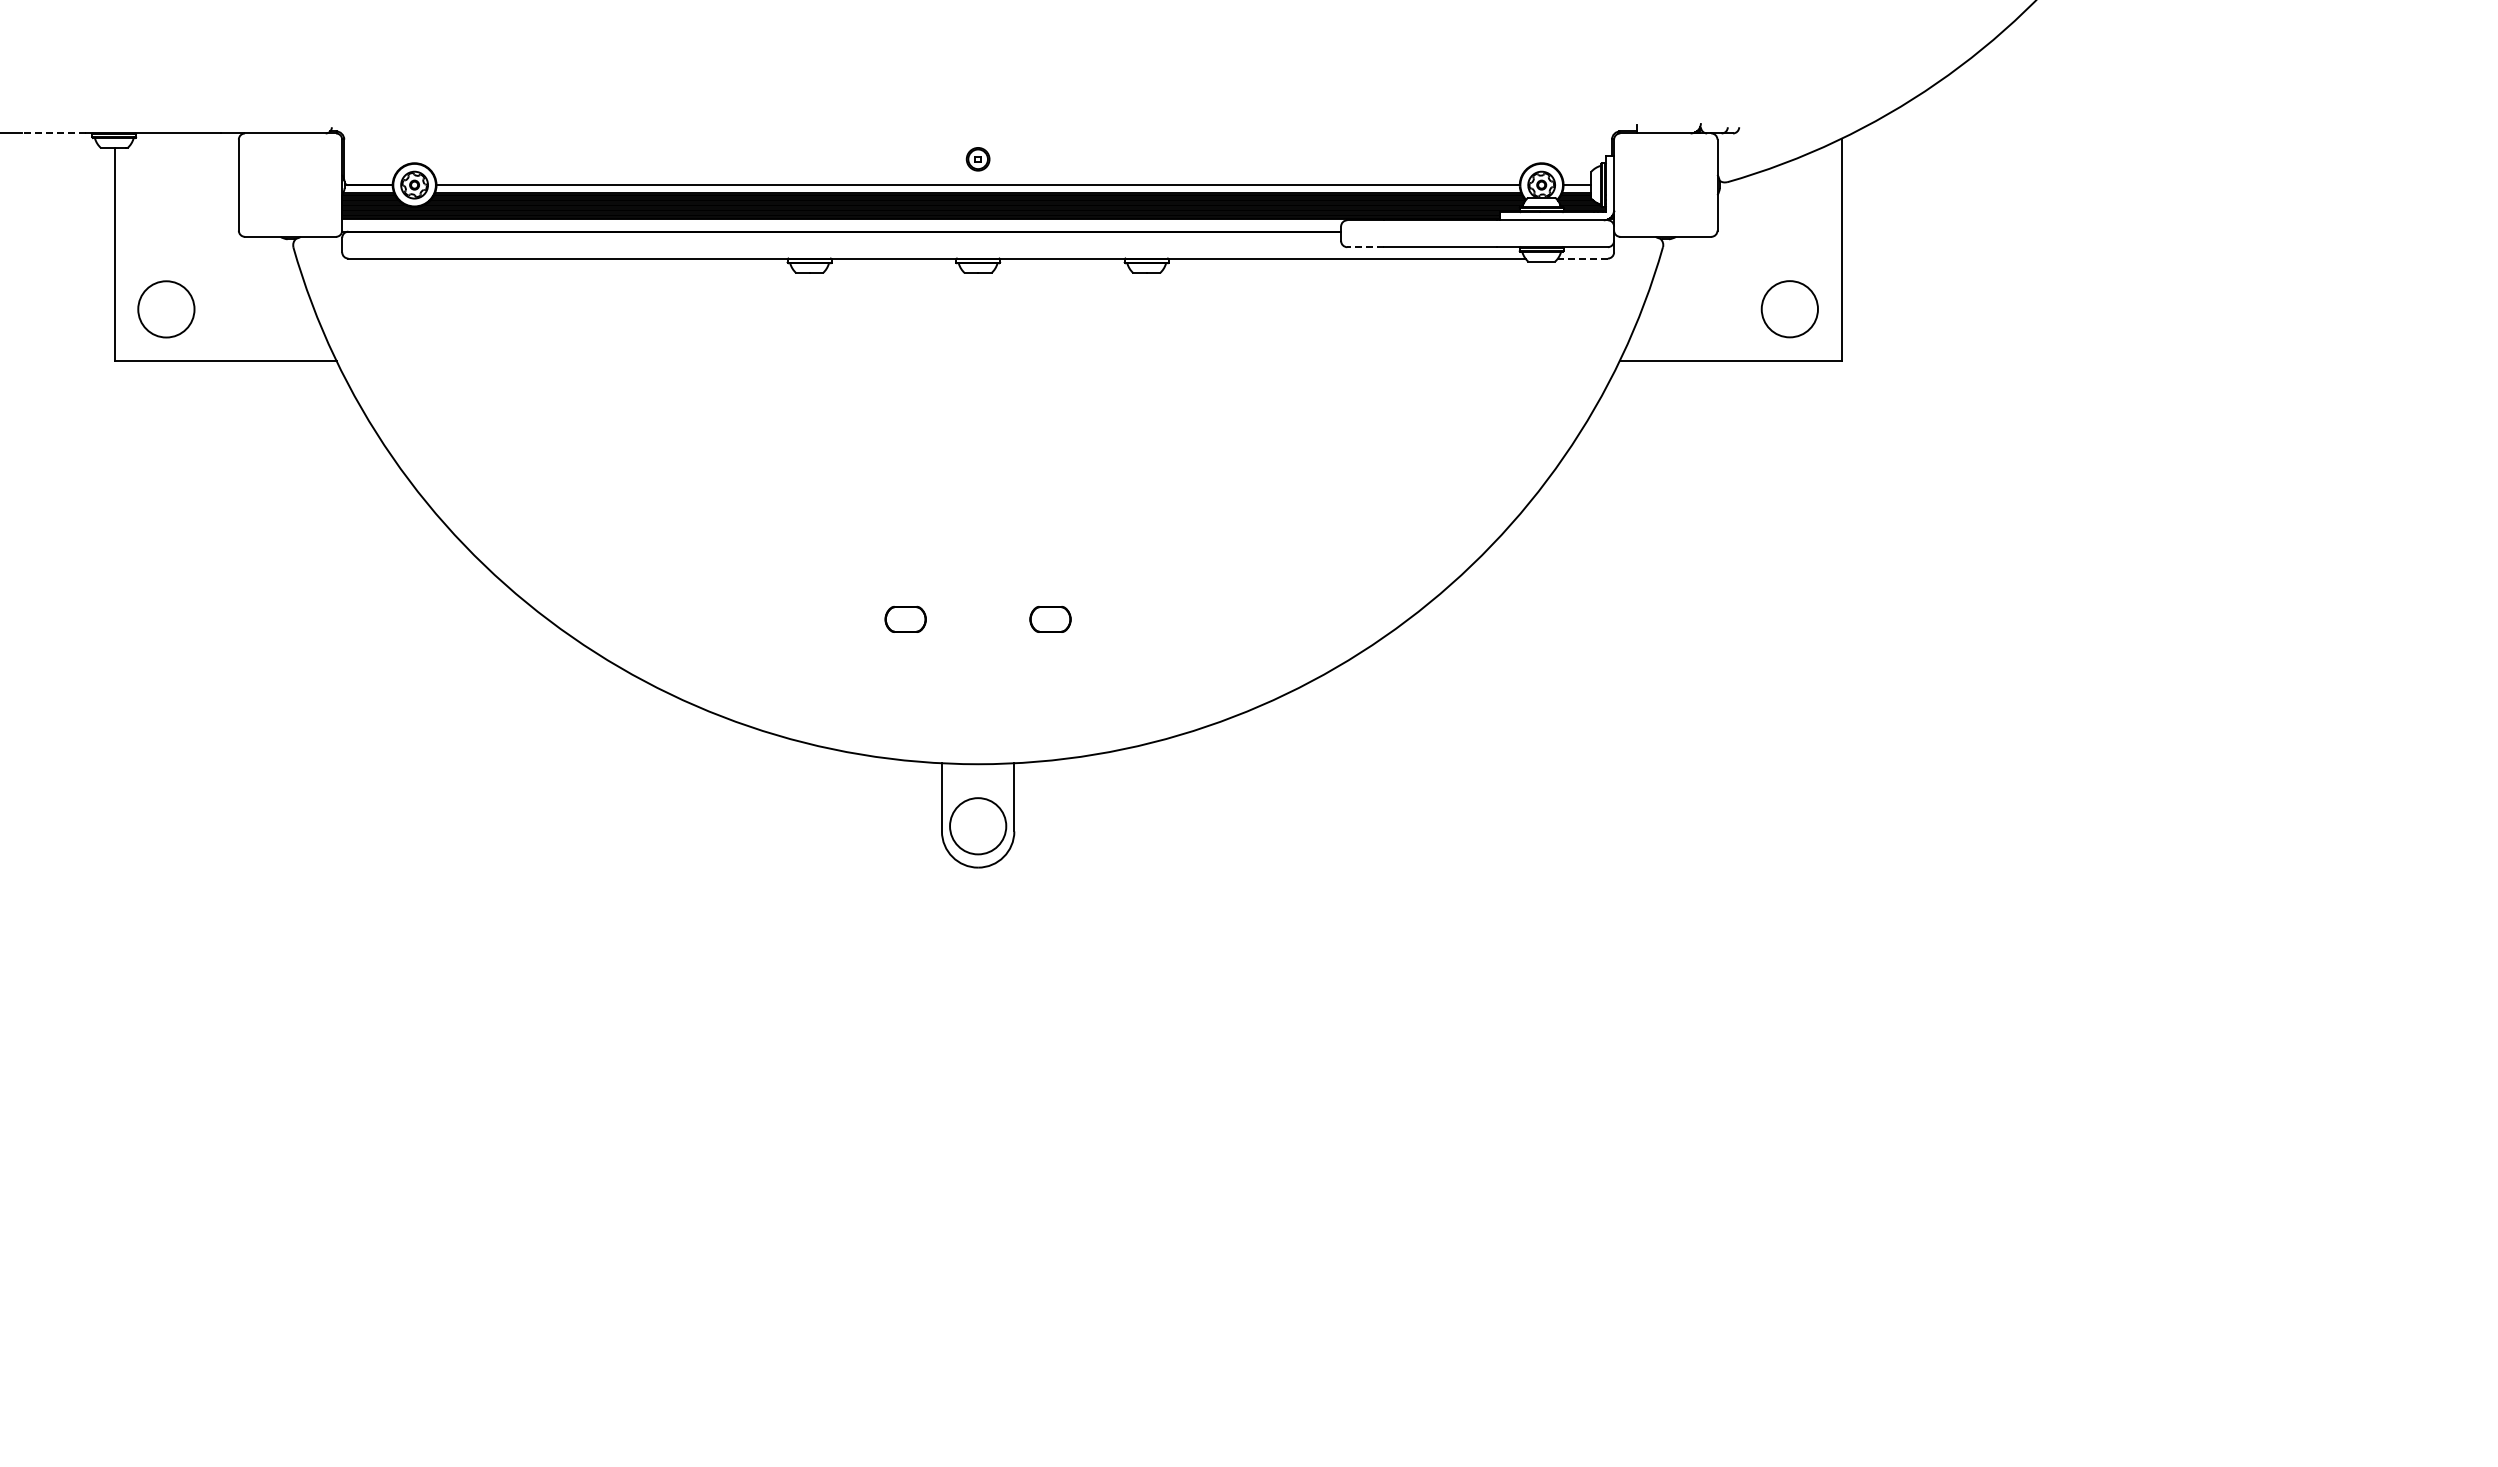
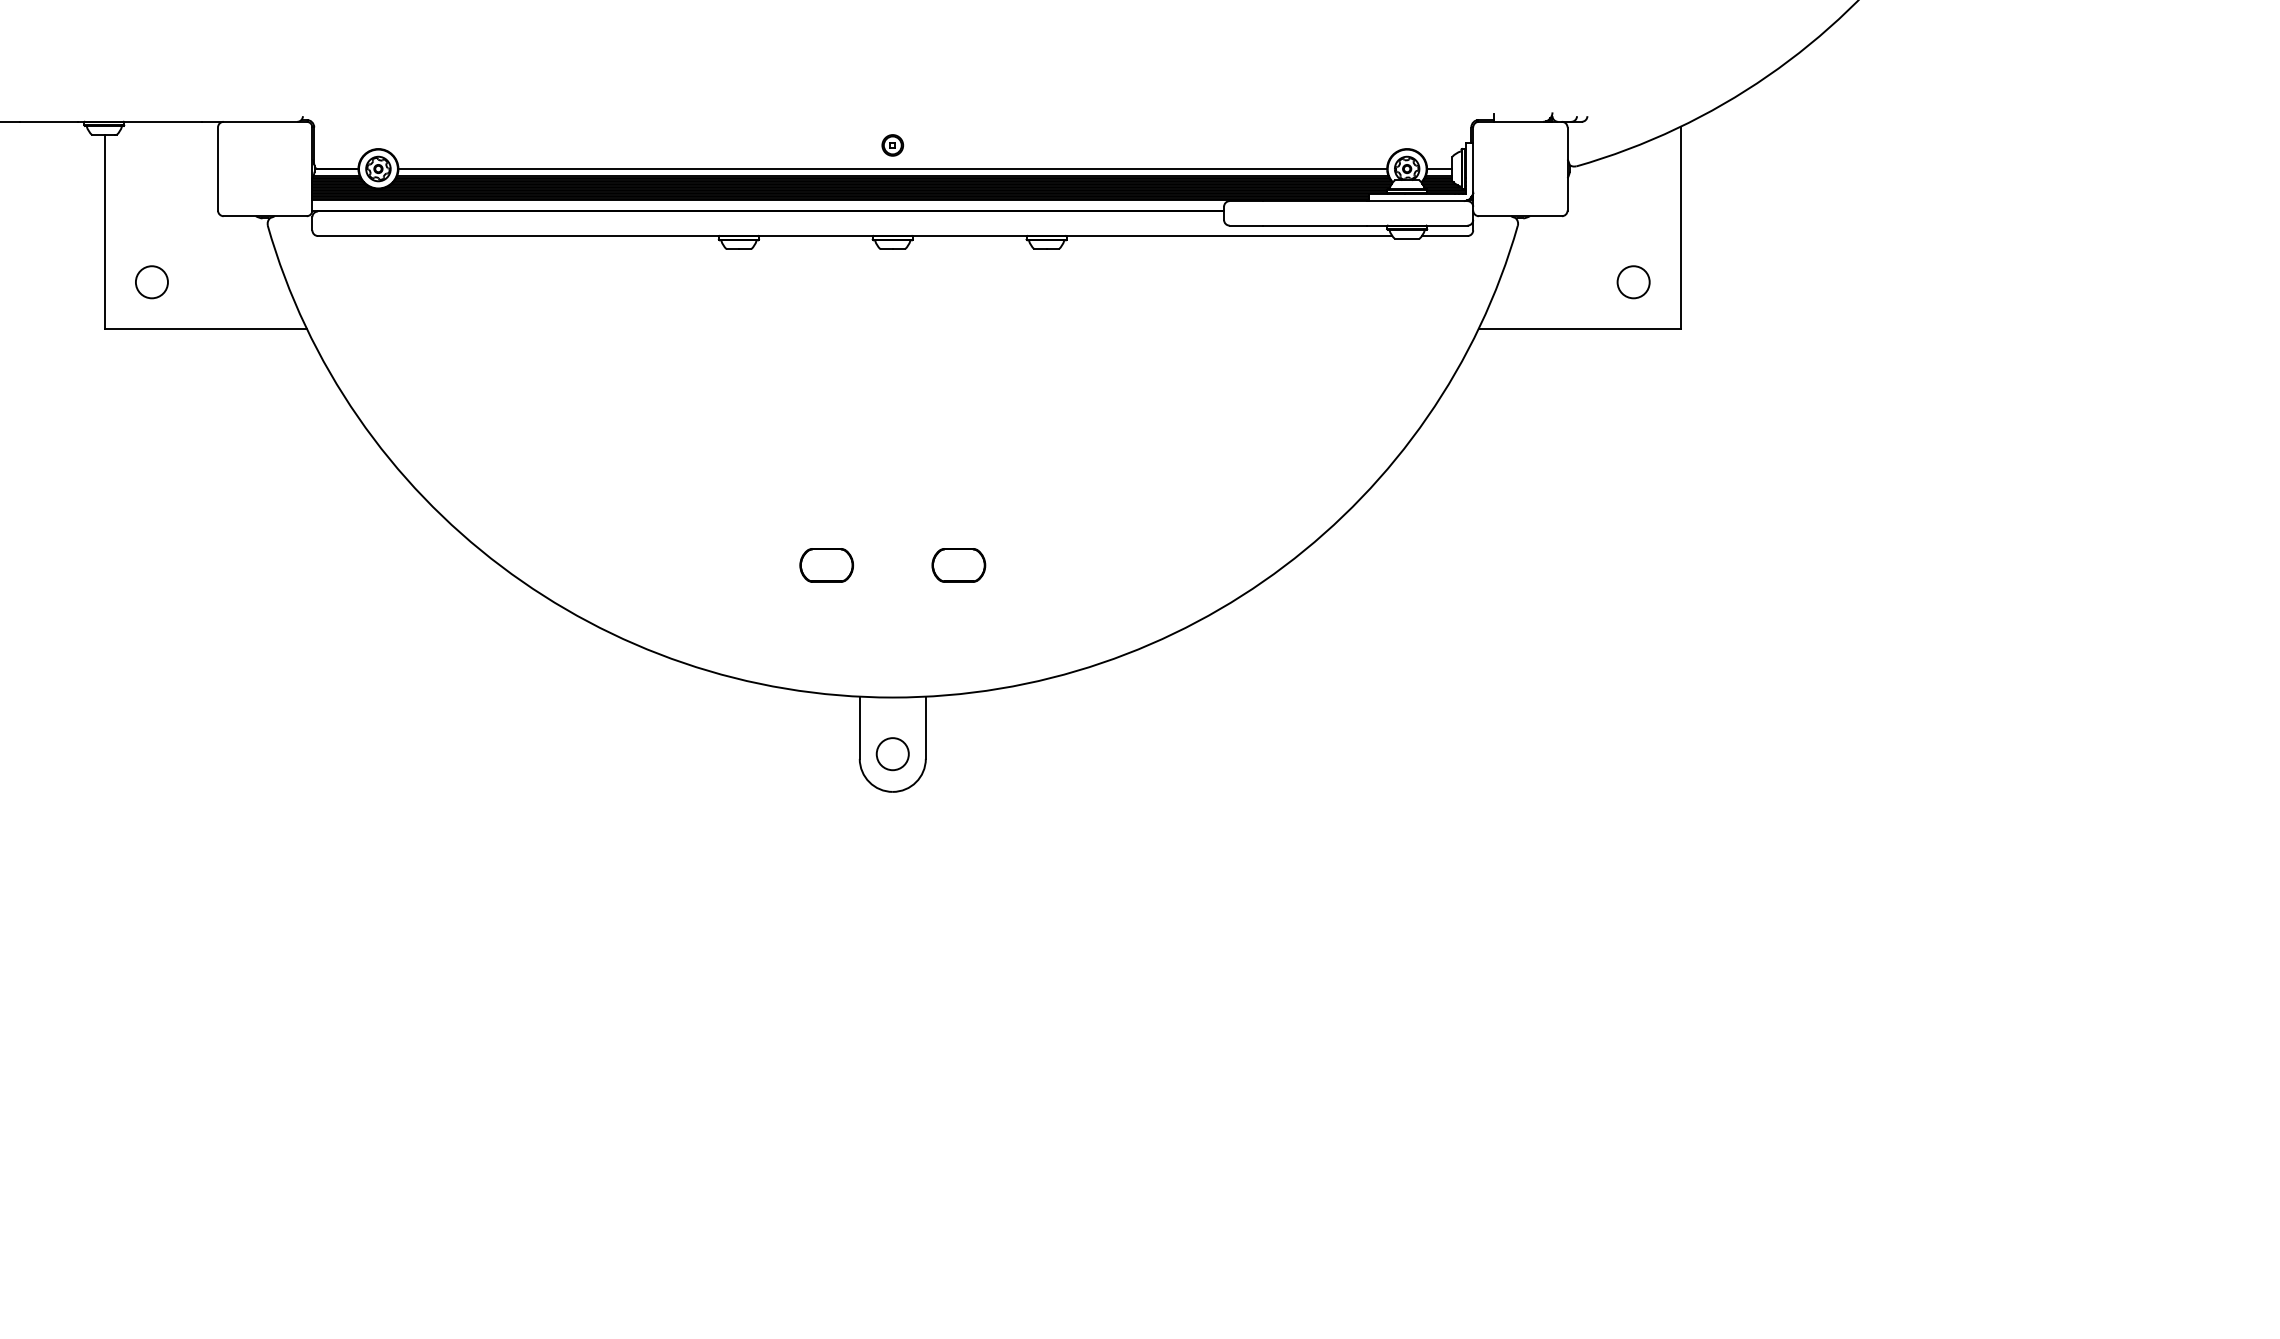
line: (53, 133) -> (48, 121), dashed -> solid
line: (1365, 247) -> (1246, 225), dashed -> solid
line: (1582, 258) -> (1444, 235), dashed -> solid
circle: (166, 308) -> (152, 281), size x0.62
circle: (1789, 308) -> (1633, 281), size x0.62
part: (905, 619) -> (826, 565), size x1.43
part: (1050, 619) -> (958, 565), size x1.43
circle: (977, 825) -> (892, 753), size x0.62

